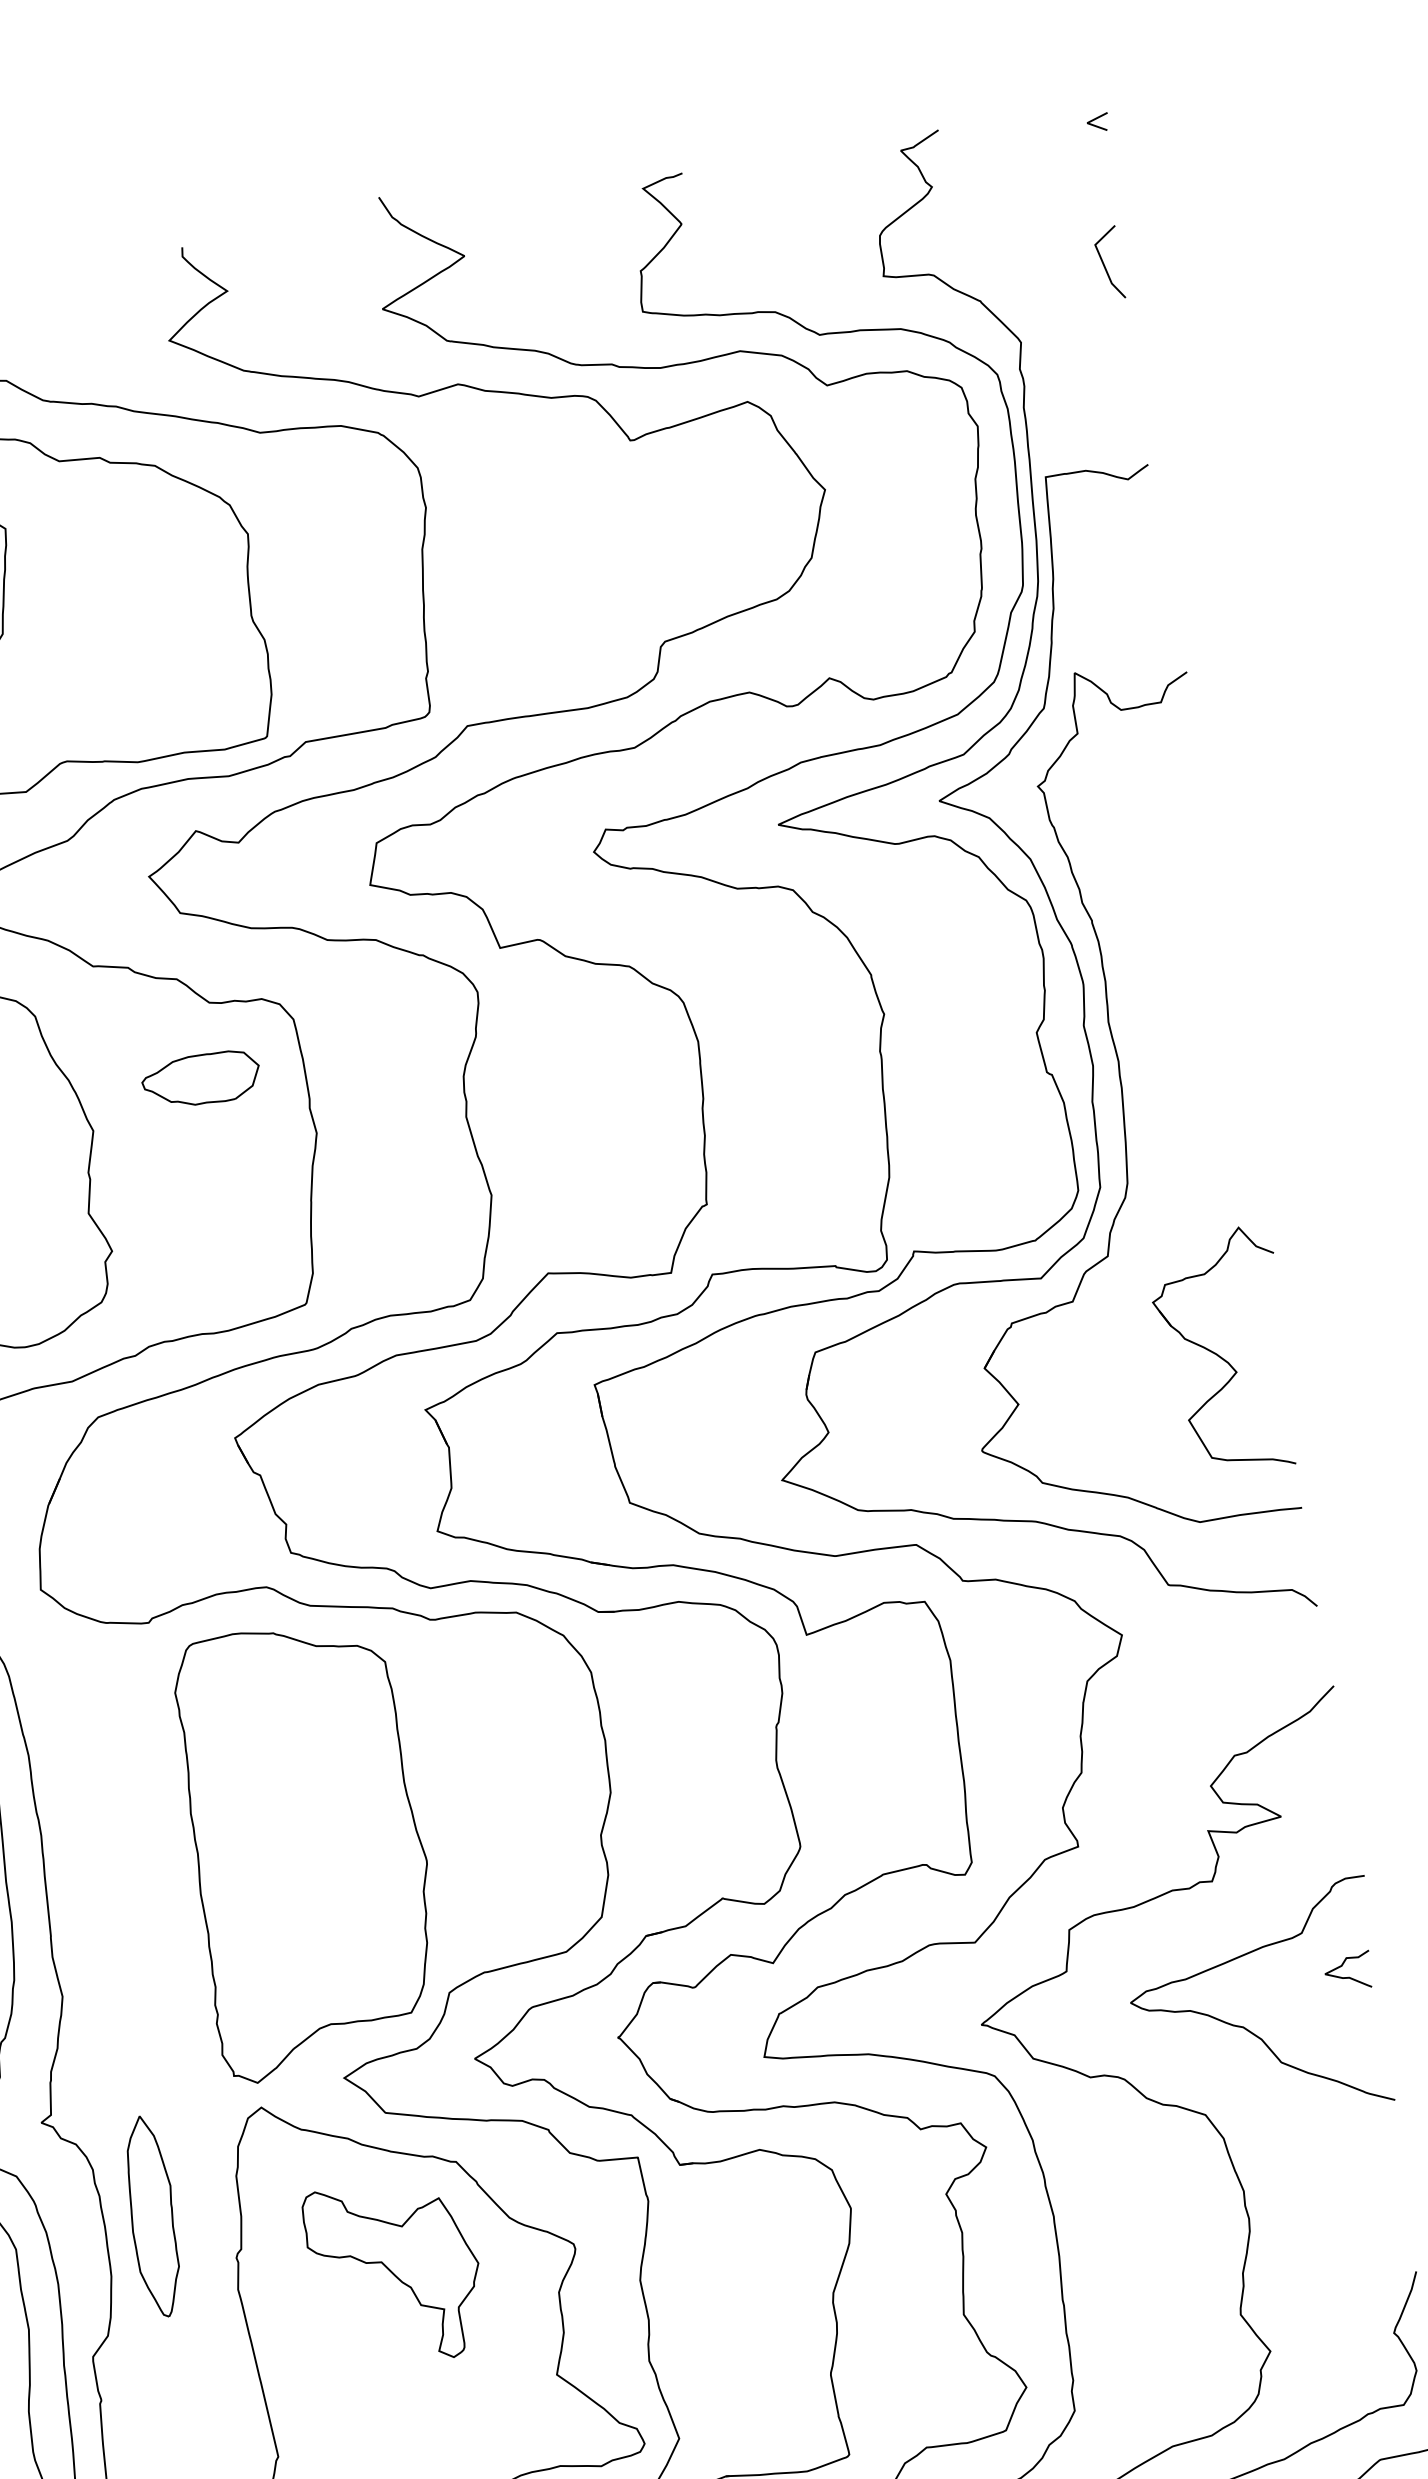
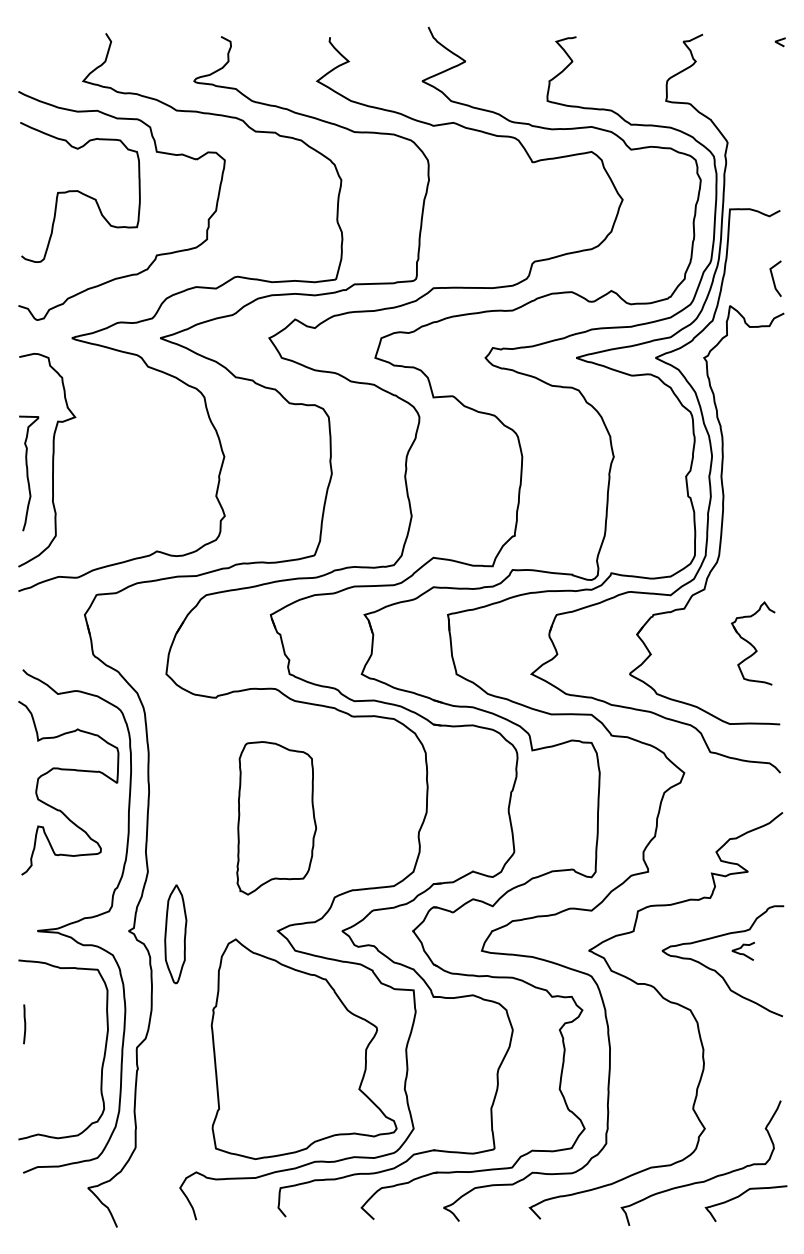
curve: (1106, 265) -> (774, 279), moved
part: (200, 1079) -> (279, 439), removed
part: (1221, 1351) -> (752, 643), size x0.7
part: (307, 1849) -> (276, 818), size x0.7
curve: (1343, 1966) -> (741, 948), moved
part: (152, 2217) -> (175, 934), moved
part: (394, 2272) -> (288, 1028), removed

